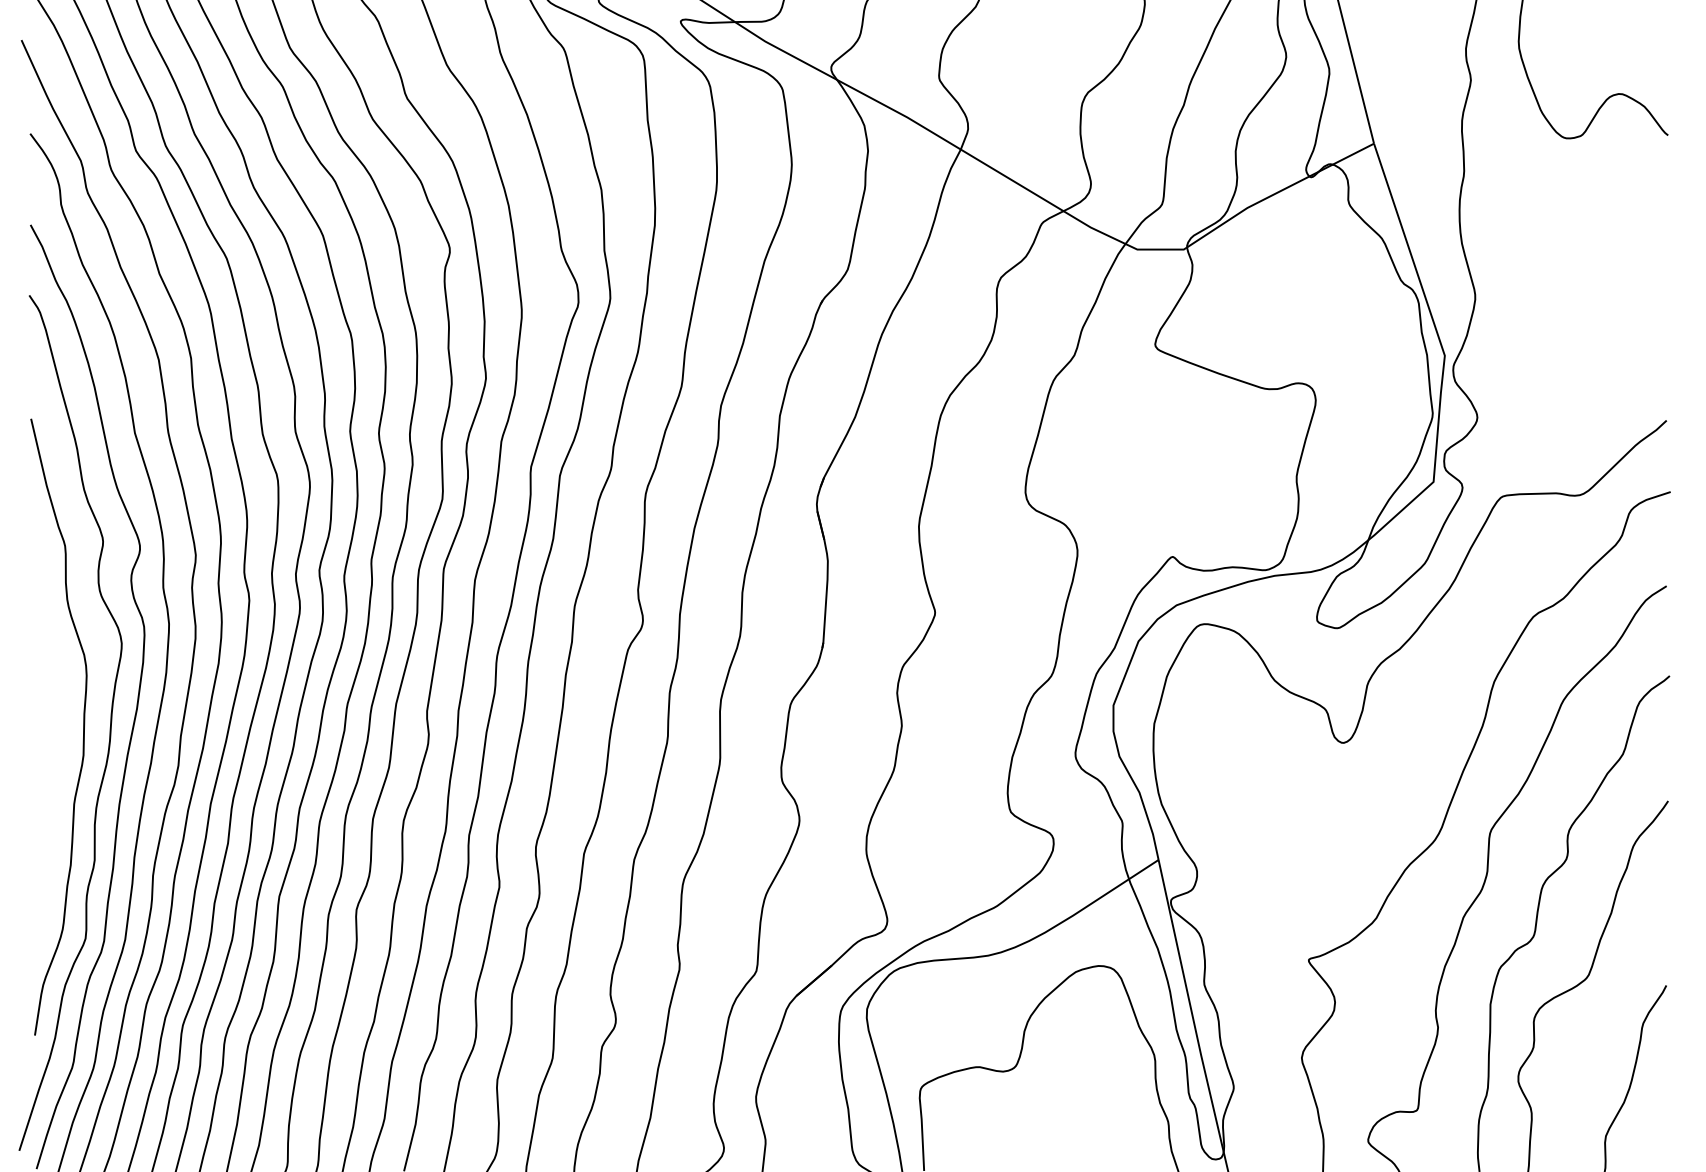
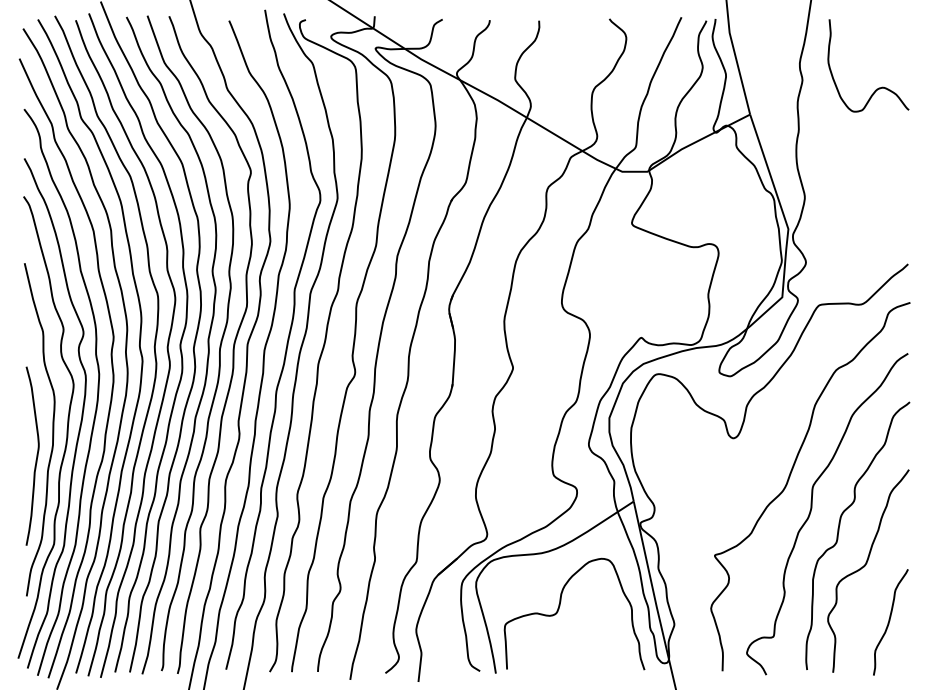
curve: (52, 774) -> (36, 455), added

